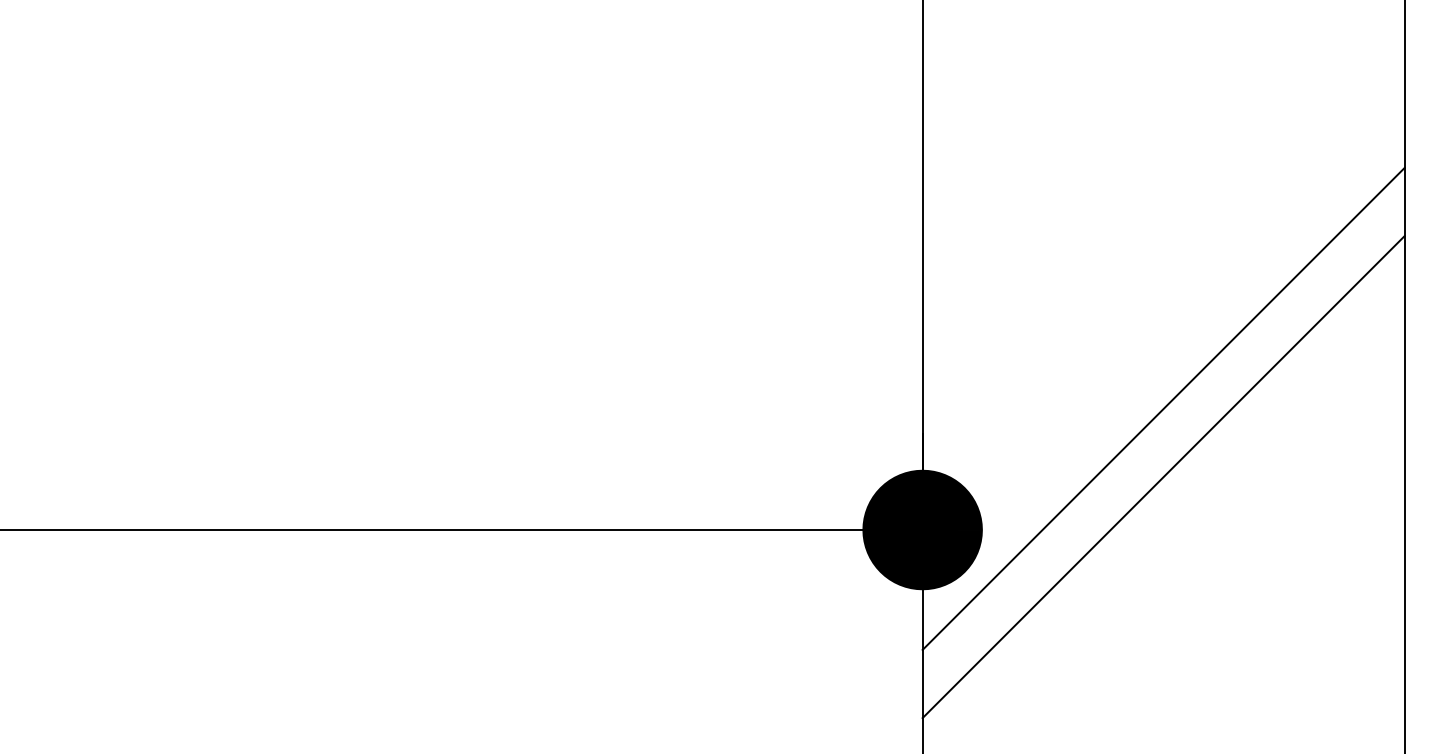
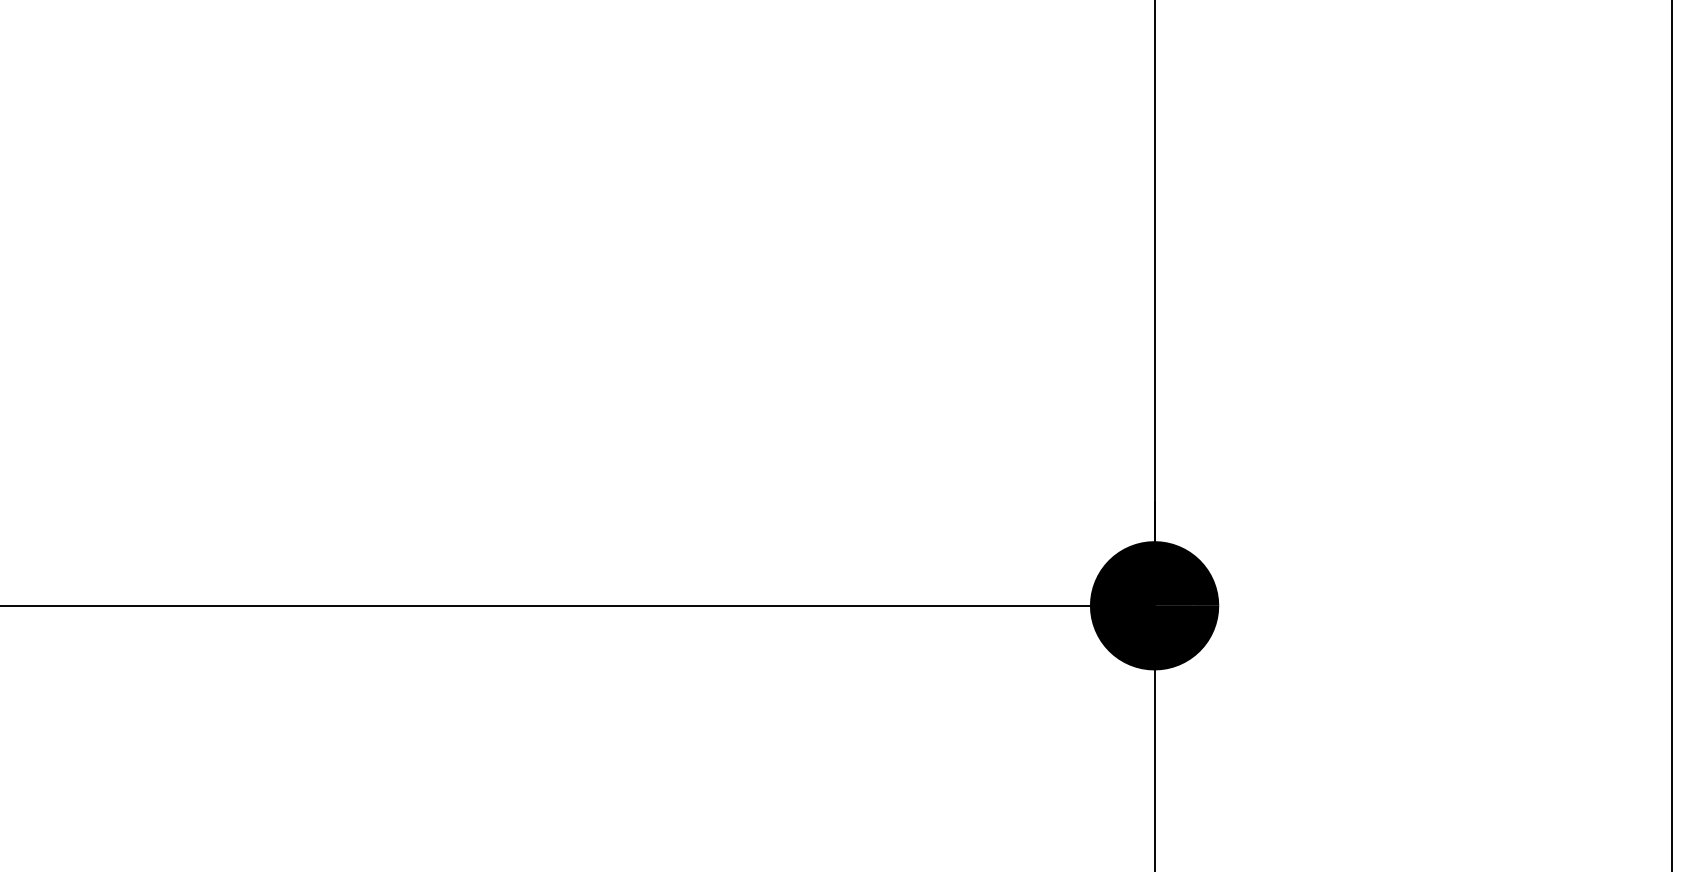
line: (1163, 408) -> (1412, 475), removed
line: (1163, 476) -> (1412, 548), removed

